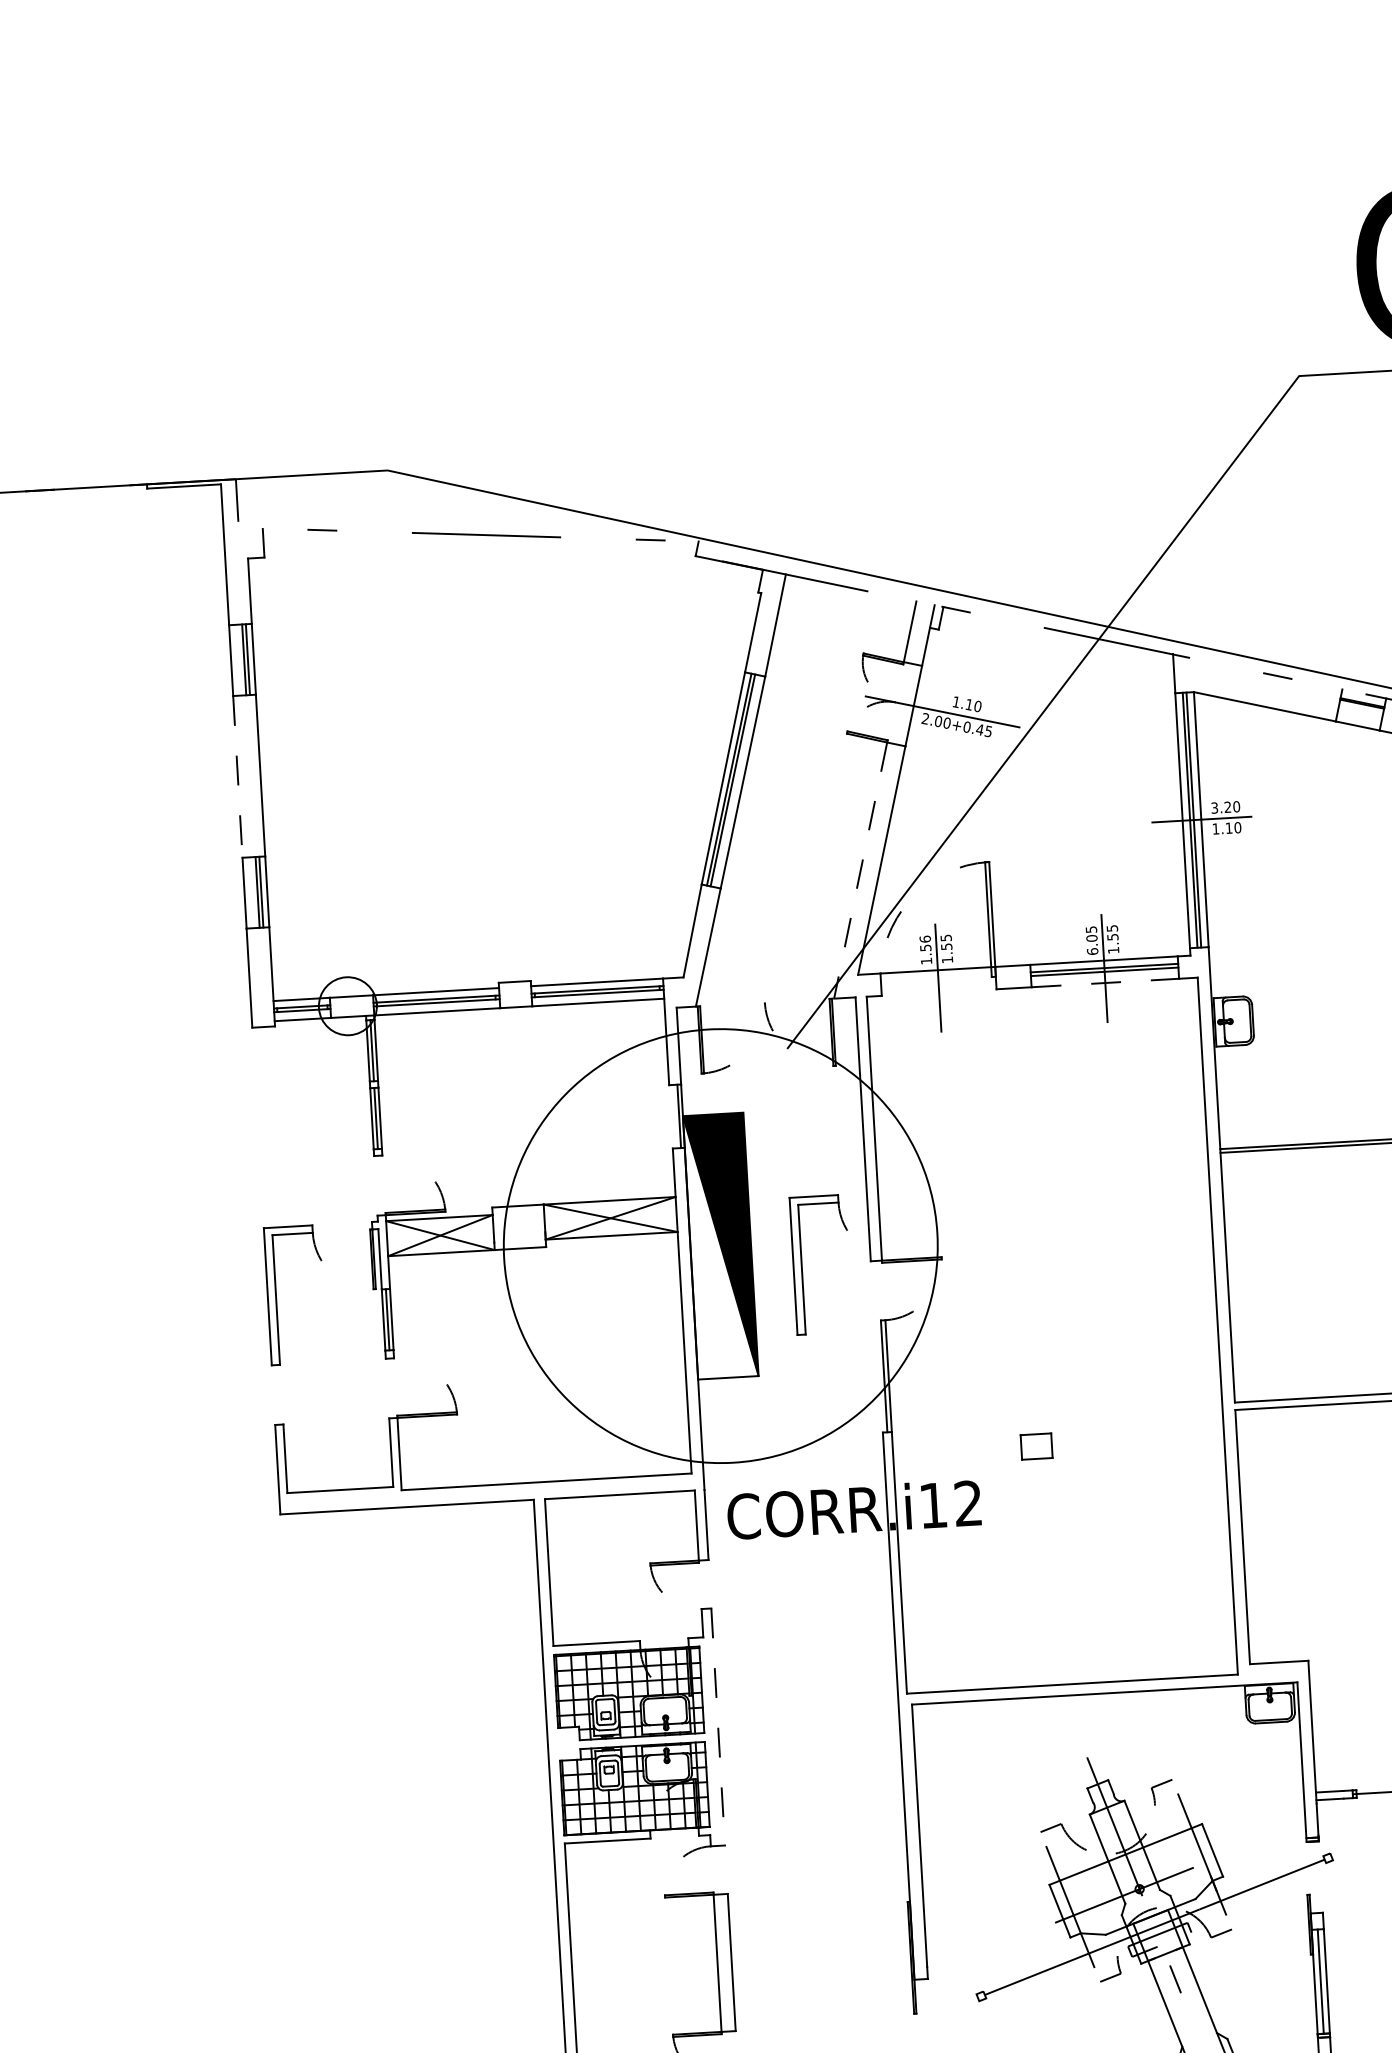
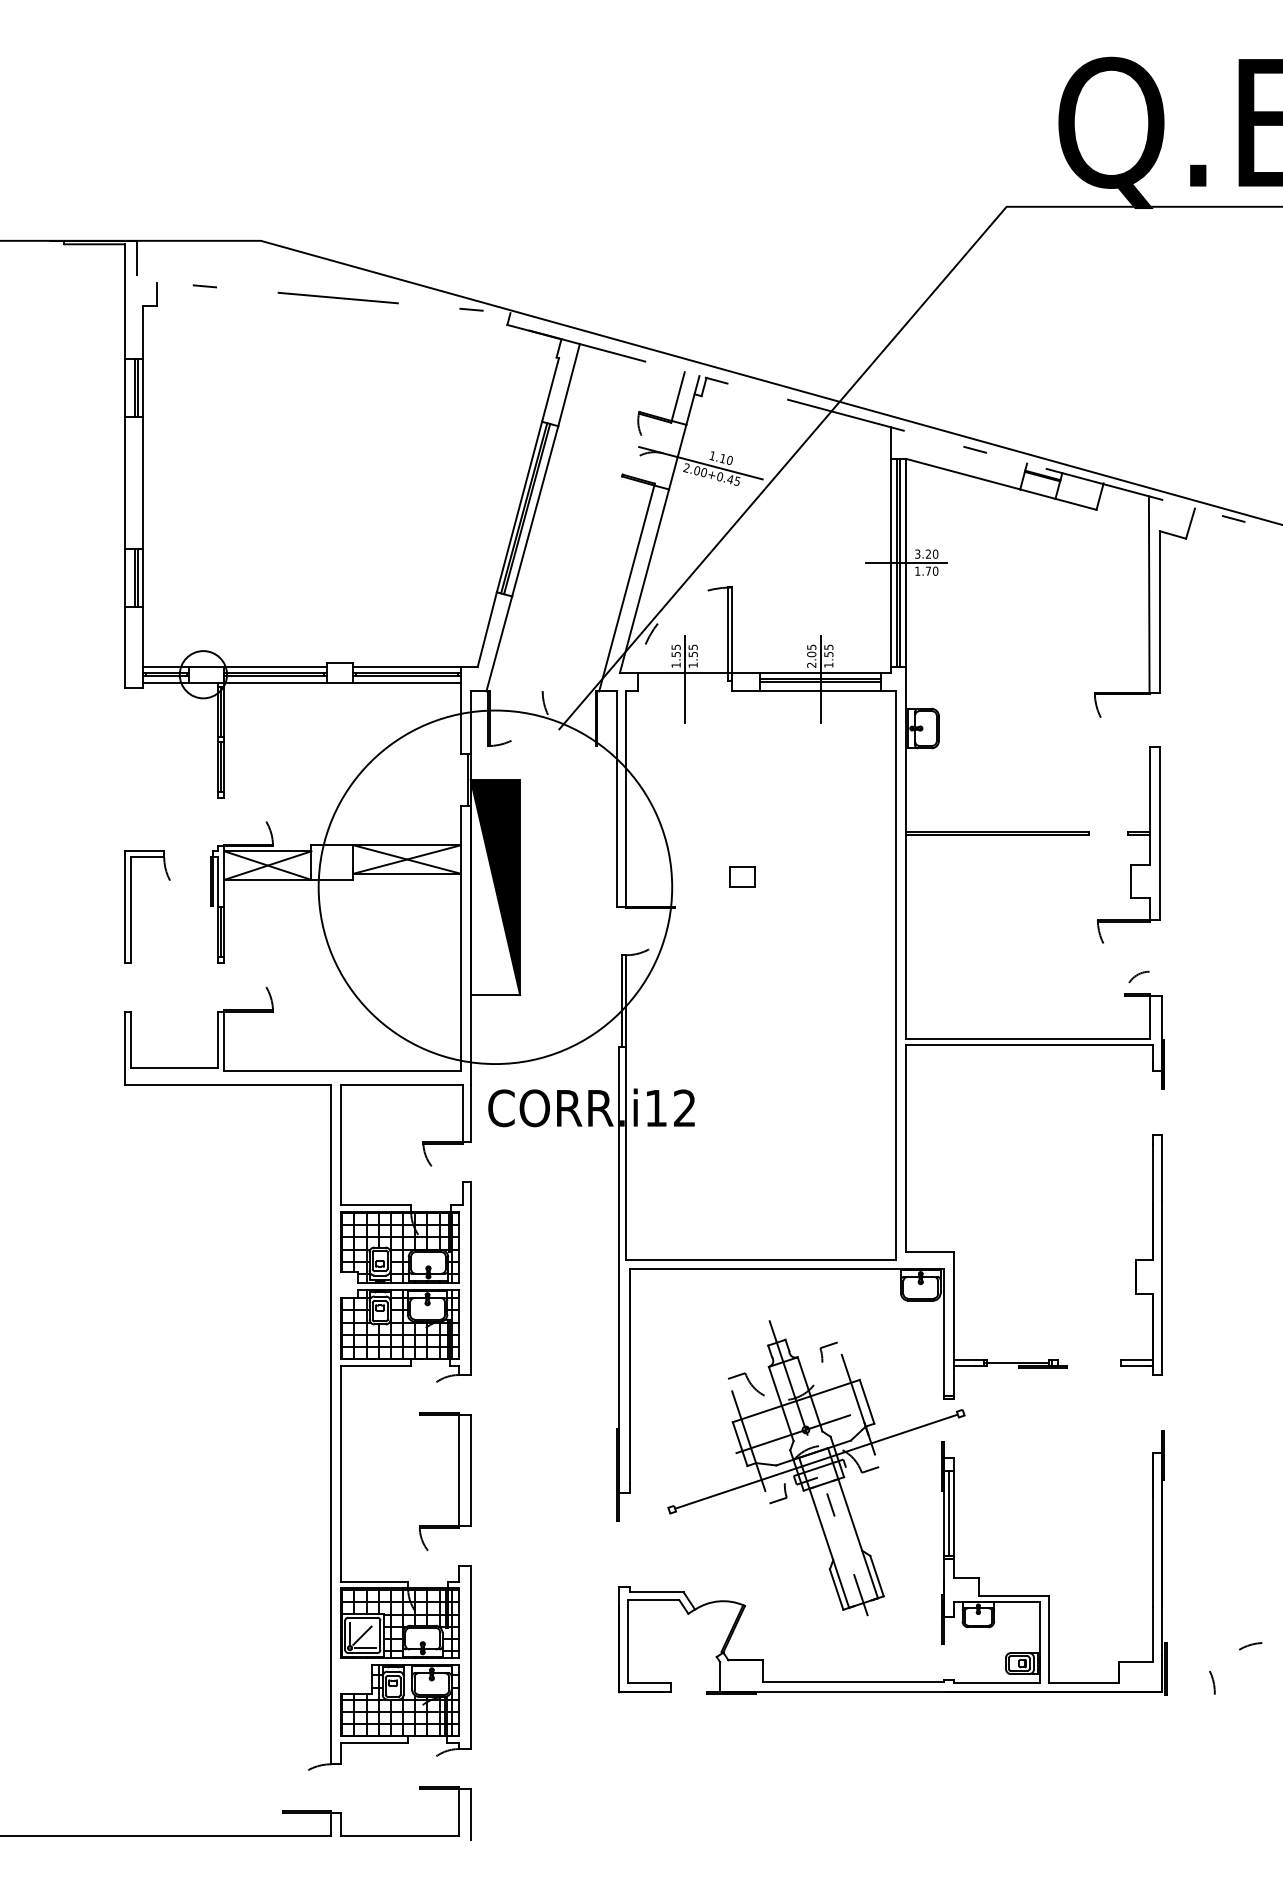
line: (237, 777) -> (124, 483), dashed -> solid
text: (1227, 827) -> (927, 570), 1.10 -> 1.70
line: (860, 870) -> (626, 588), dashed -> solid
text: (924, 938) -> (675, 646), 1.56 -> 1.55
text: (1092, 950) -> (811, 664), 6.05 -> 2.05
line: (1106, 983) -> (821, 691), dashed -> solid
part: (801, 1265) -> (560, 906), removed
part: (1036, 1445) -> (742, 876), moved
line: (717, 1727) -> (470, 1278), dashed -> solid

